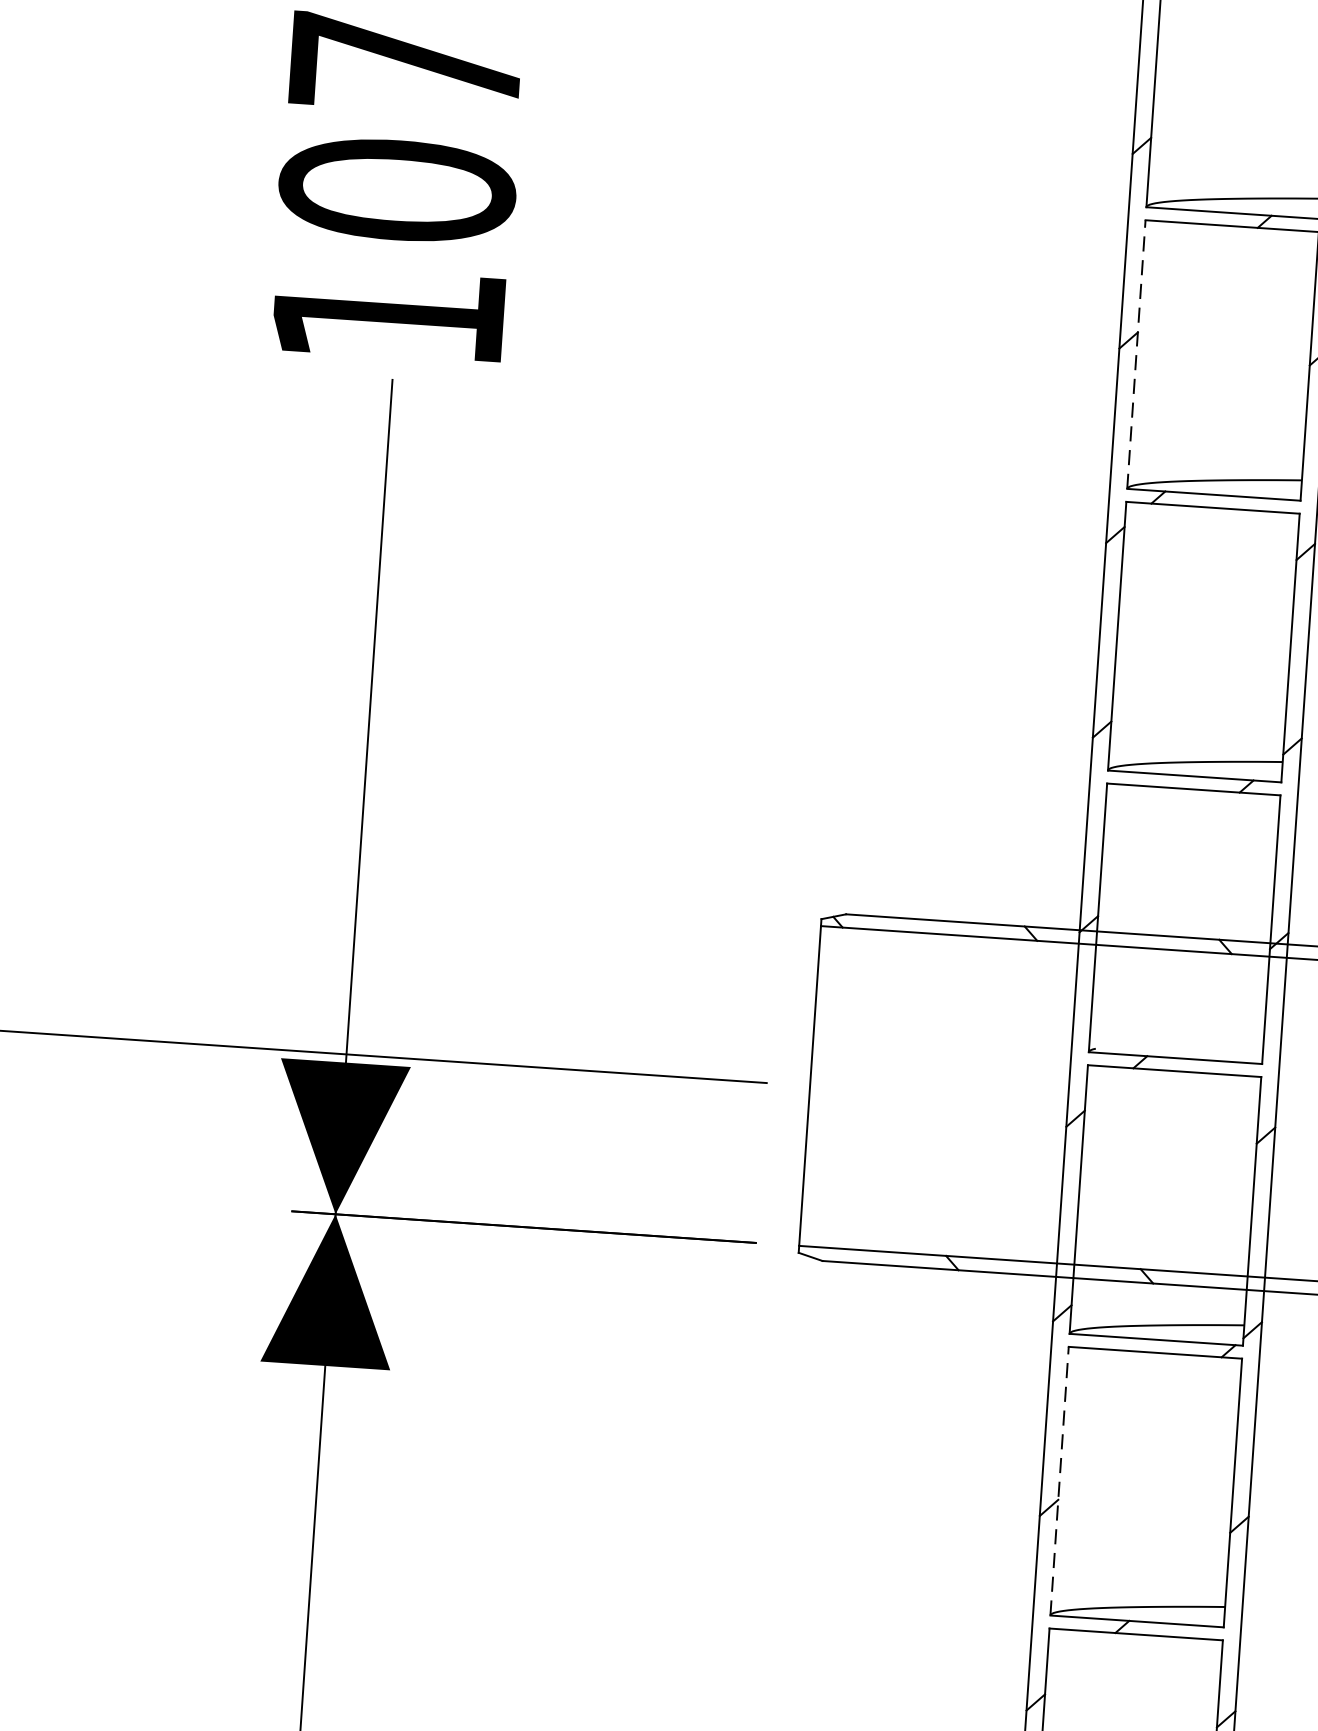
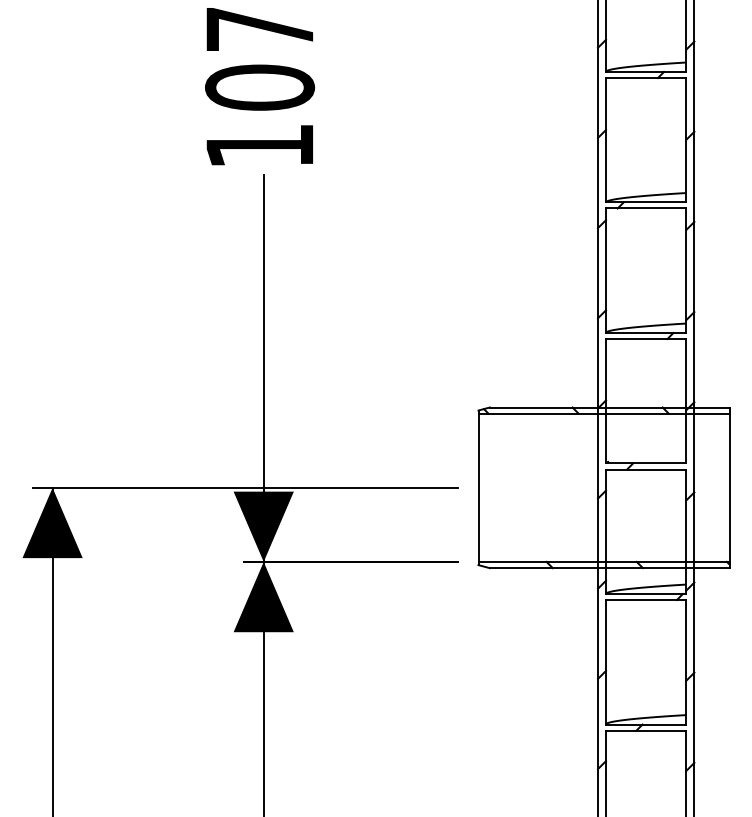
line: (1137, 353) -> (606, 139), dashed -> solid
line: (1060, 1479) -> (606, 661), dashed -> solid

